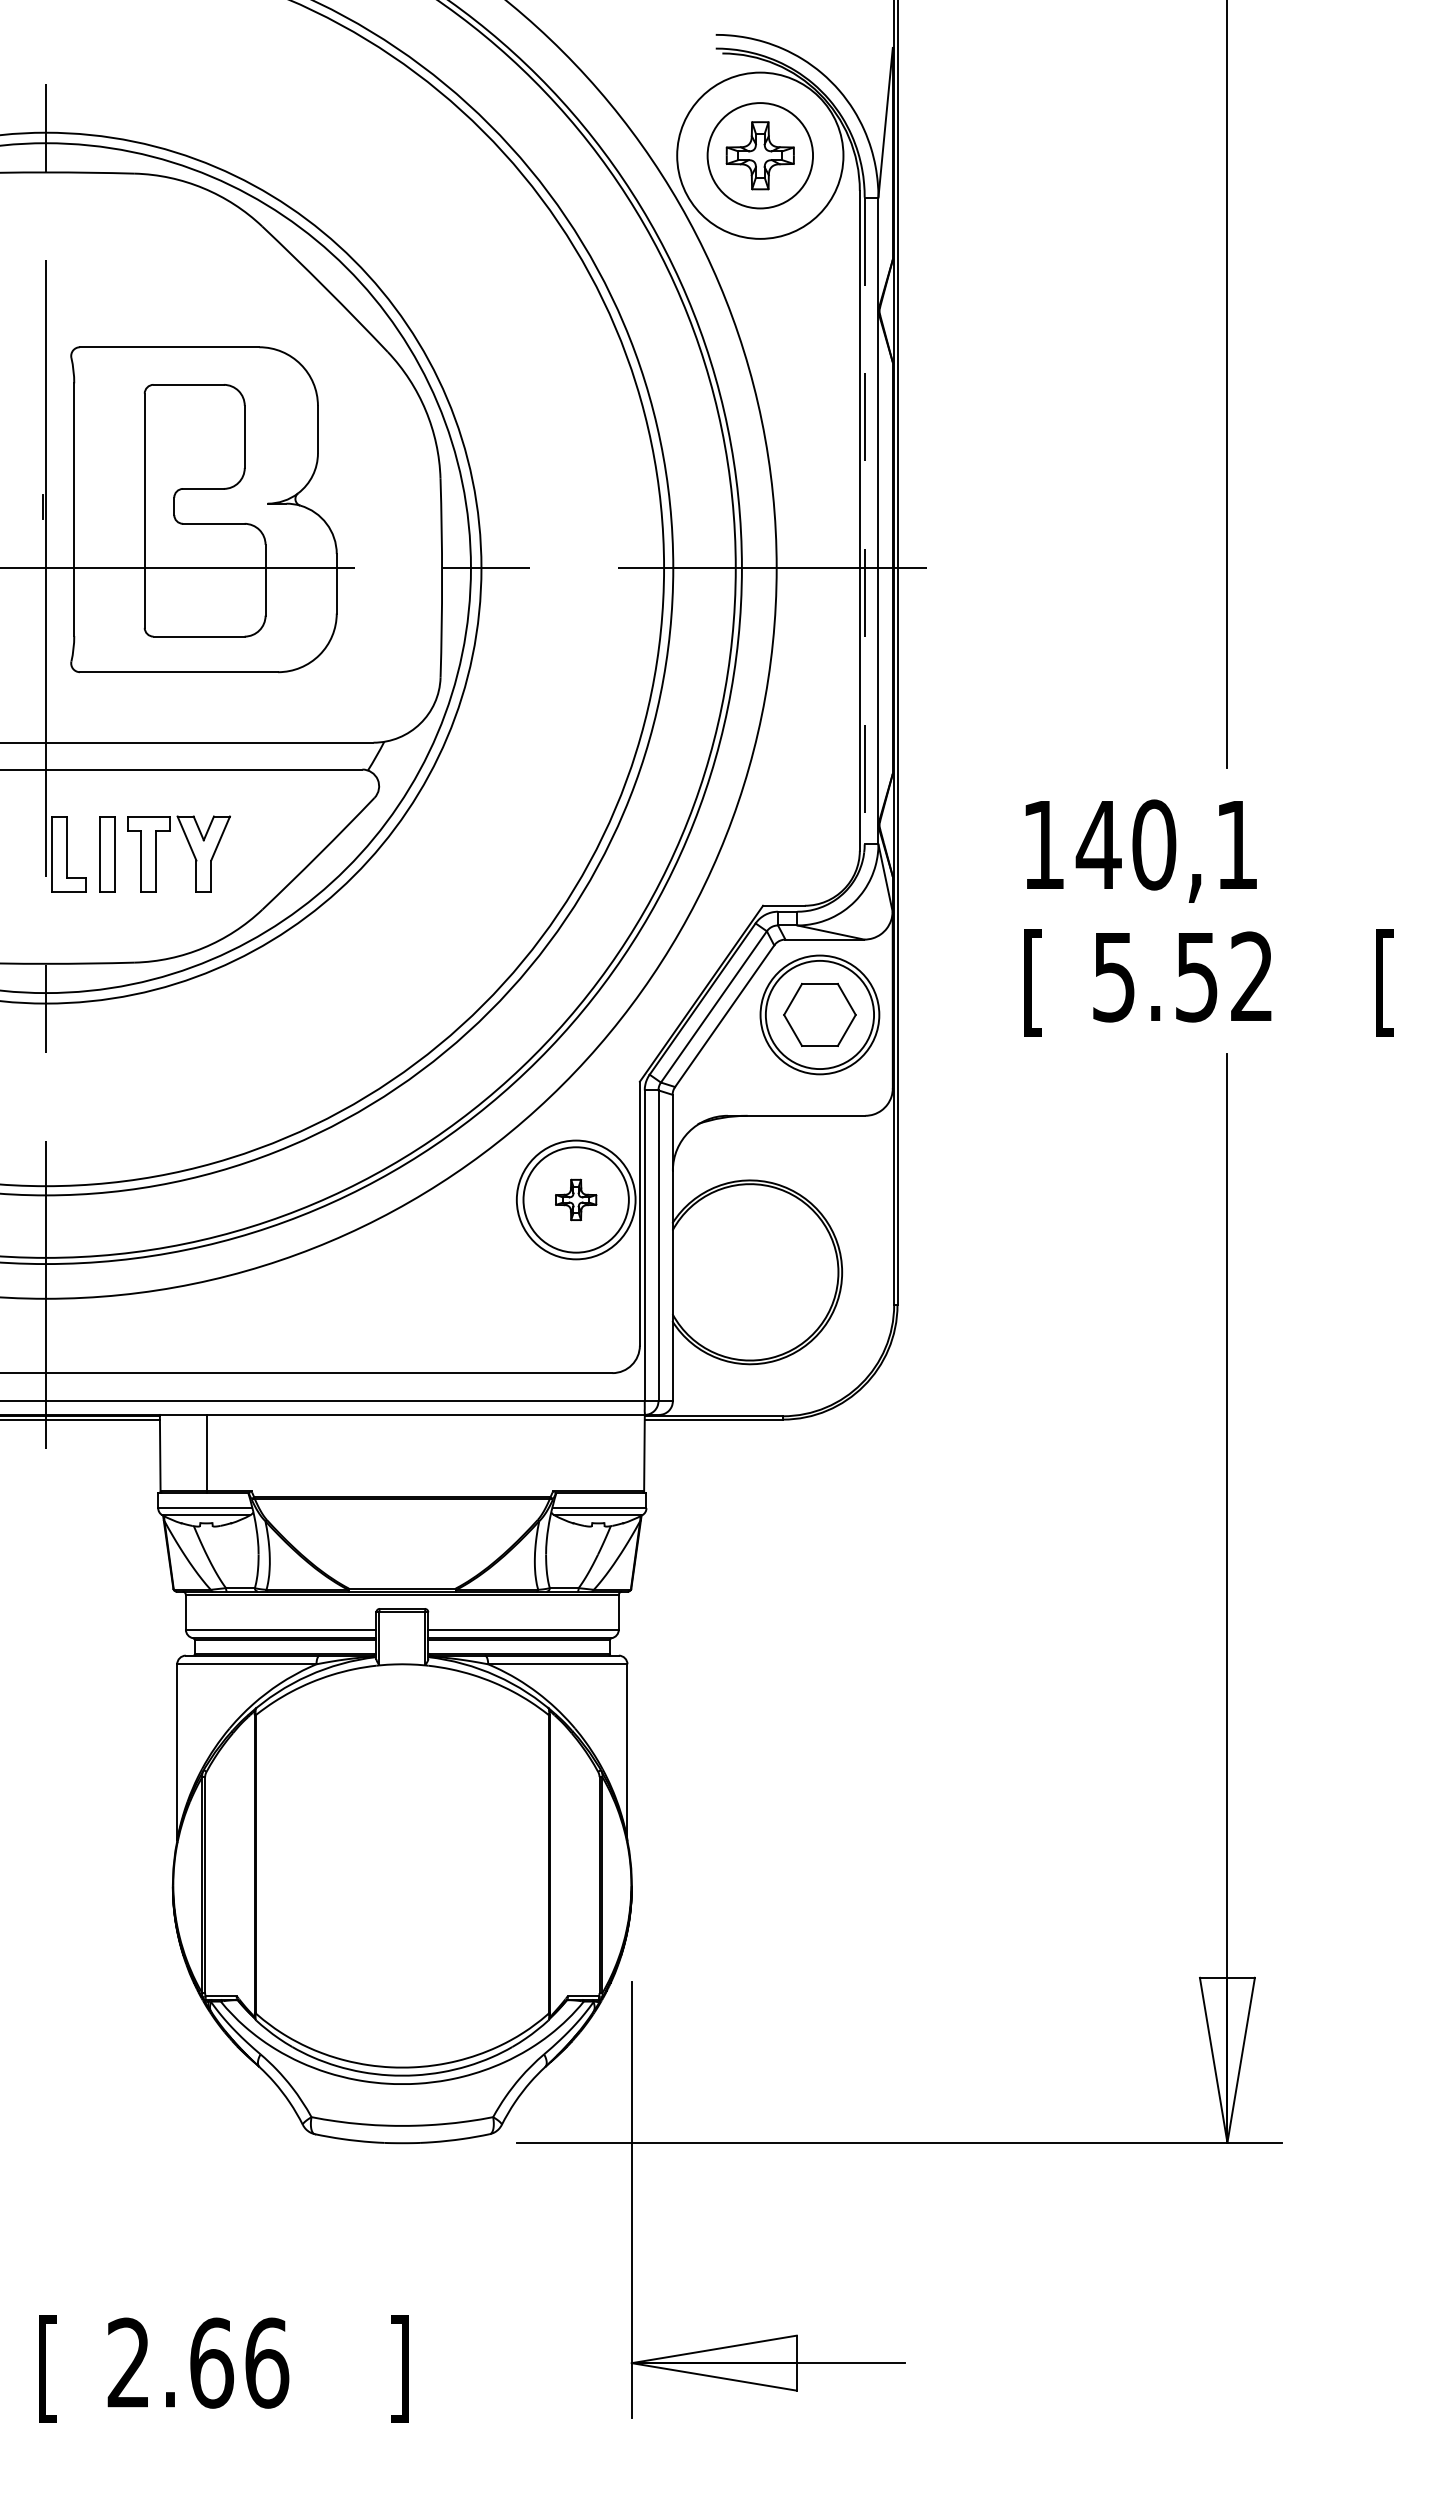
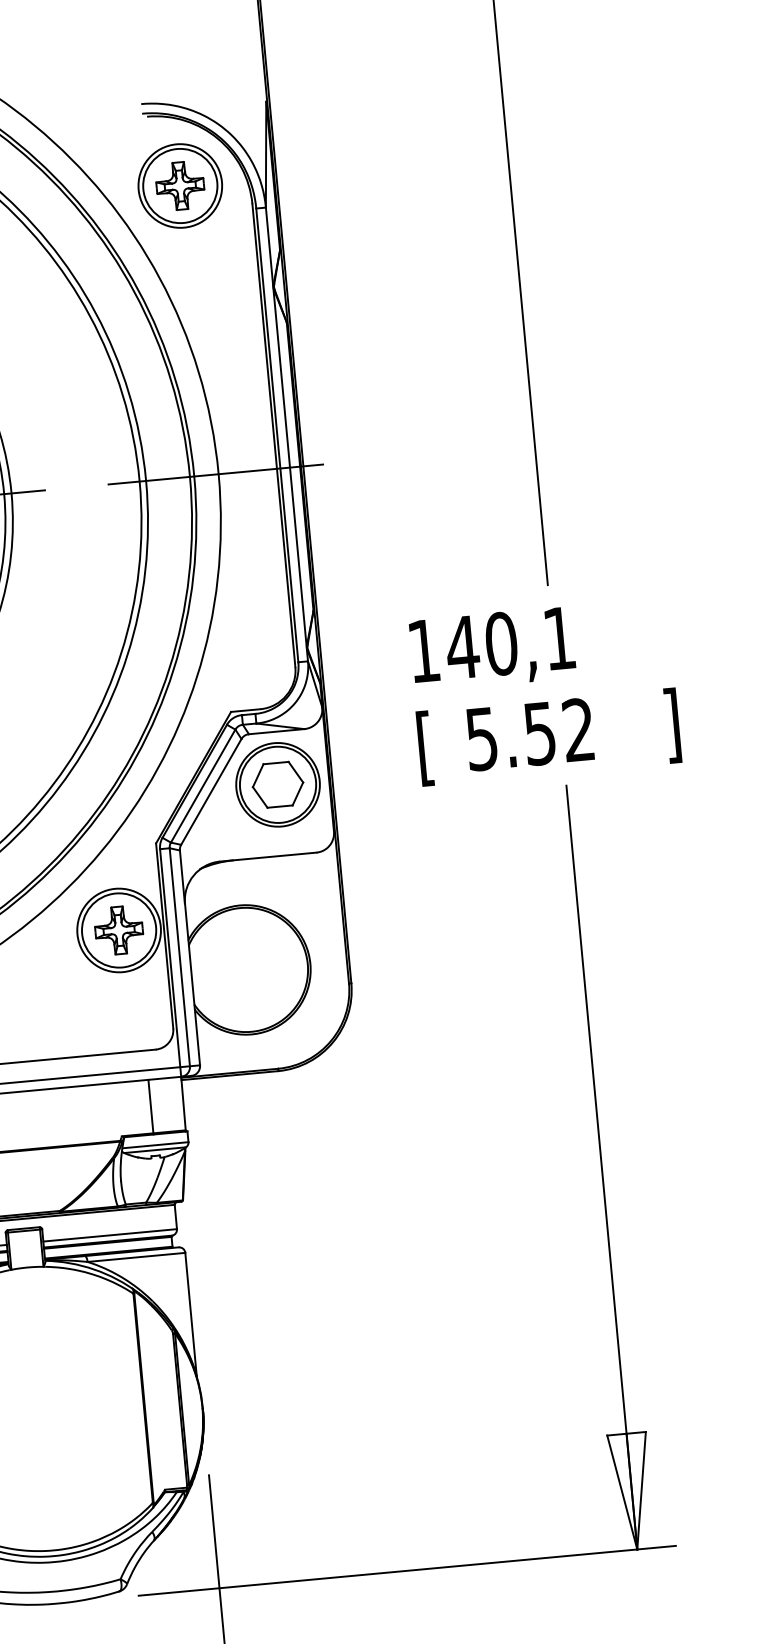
circle: (759, 155) -> (179, 185), size x0.71
line: (864, 521) -> (277, 435), dashed -> solid
text: (1385, 982) -> (672, 725), [ -> ]
part: (575, 1199) -> (118, 930), size x1.67
line: (598, 1453) -> (151, 1106), added

